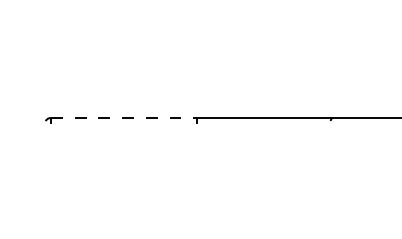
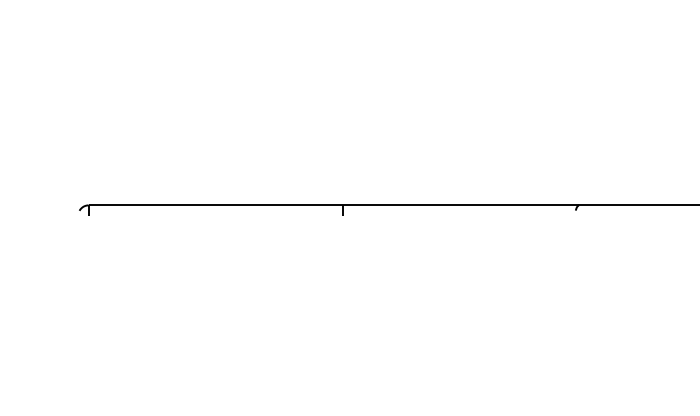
line: (124, 118) -> (216, 206), dashed -> solid

